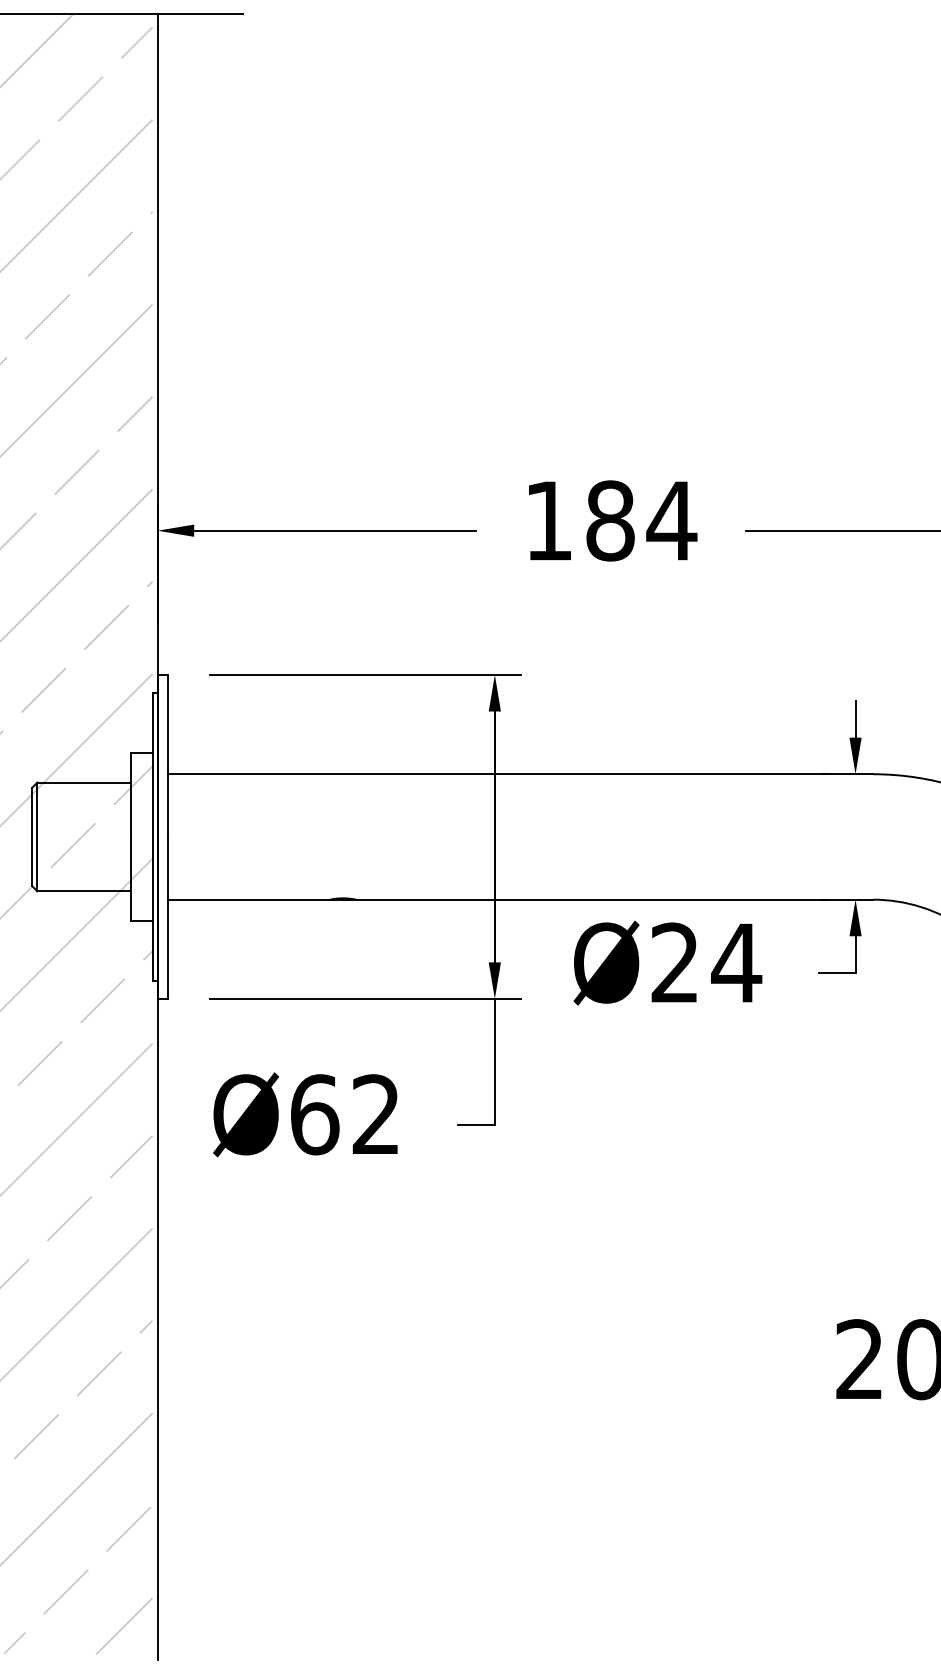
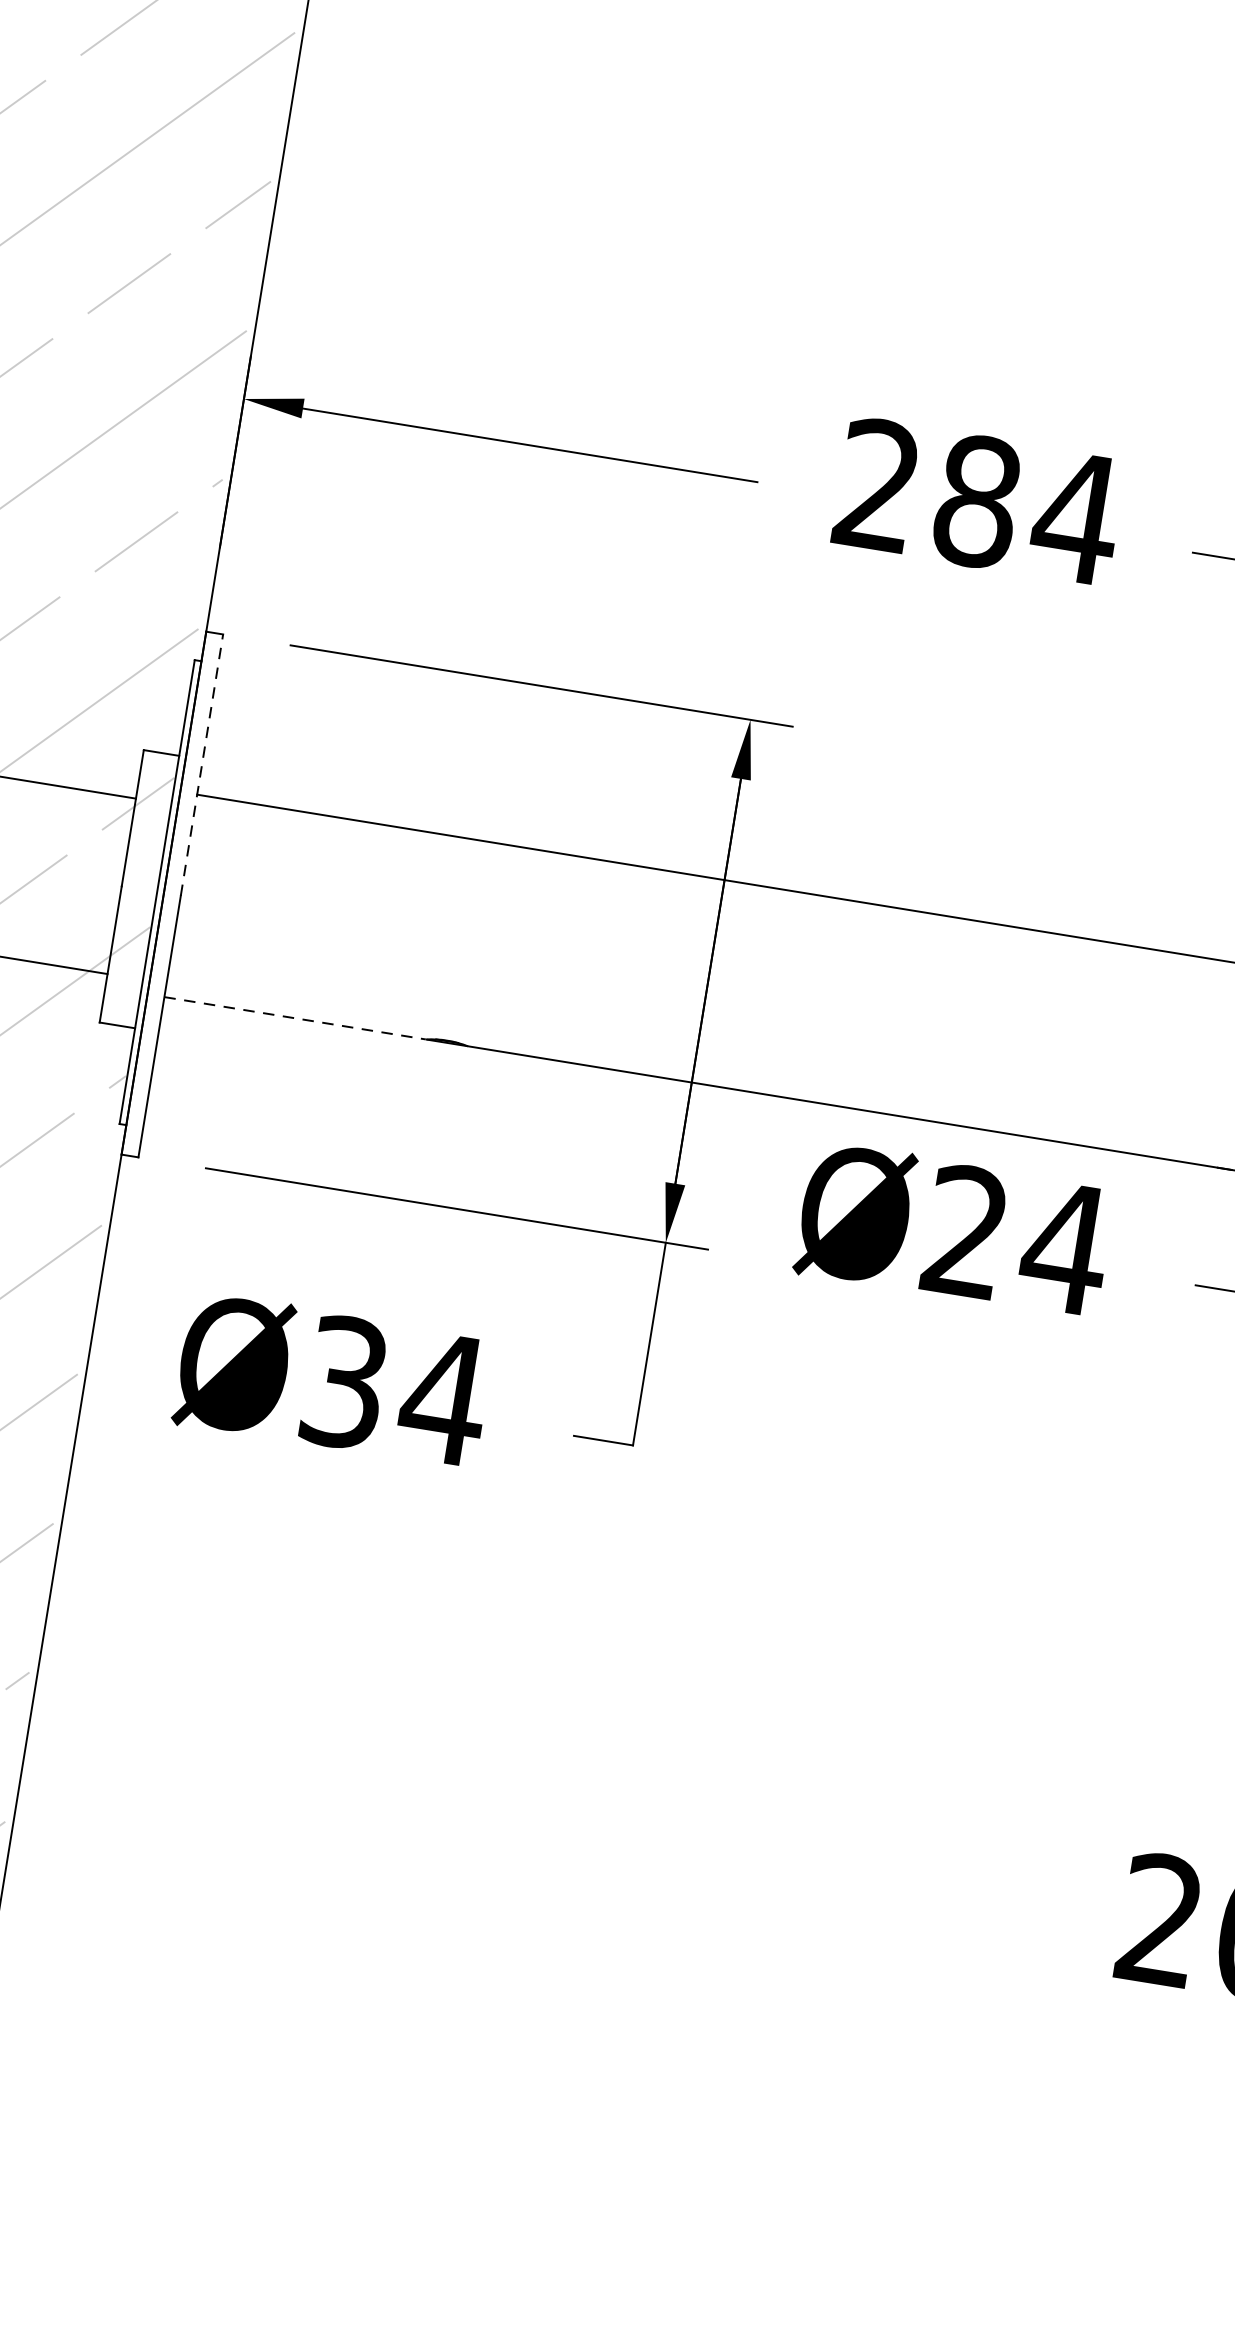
text: (547, 520) -> (875, 484), 184 -> 284
line: (168, 755) -> (202, 764), solid -> dashed
line: (249, 899) -> (295, 1018), solid -> dashed
text: (346, 1114) -> (396, 1390), Ø62 -> Ø34

